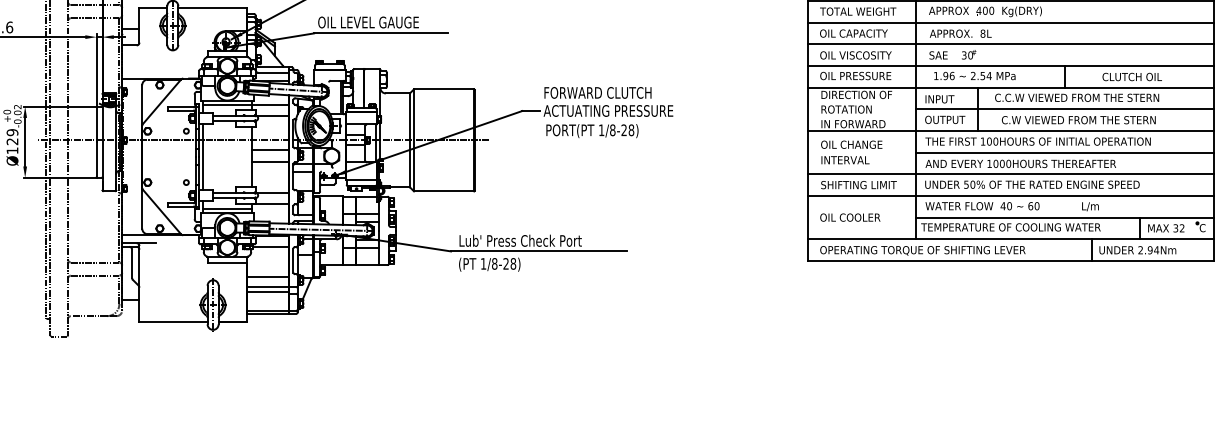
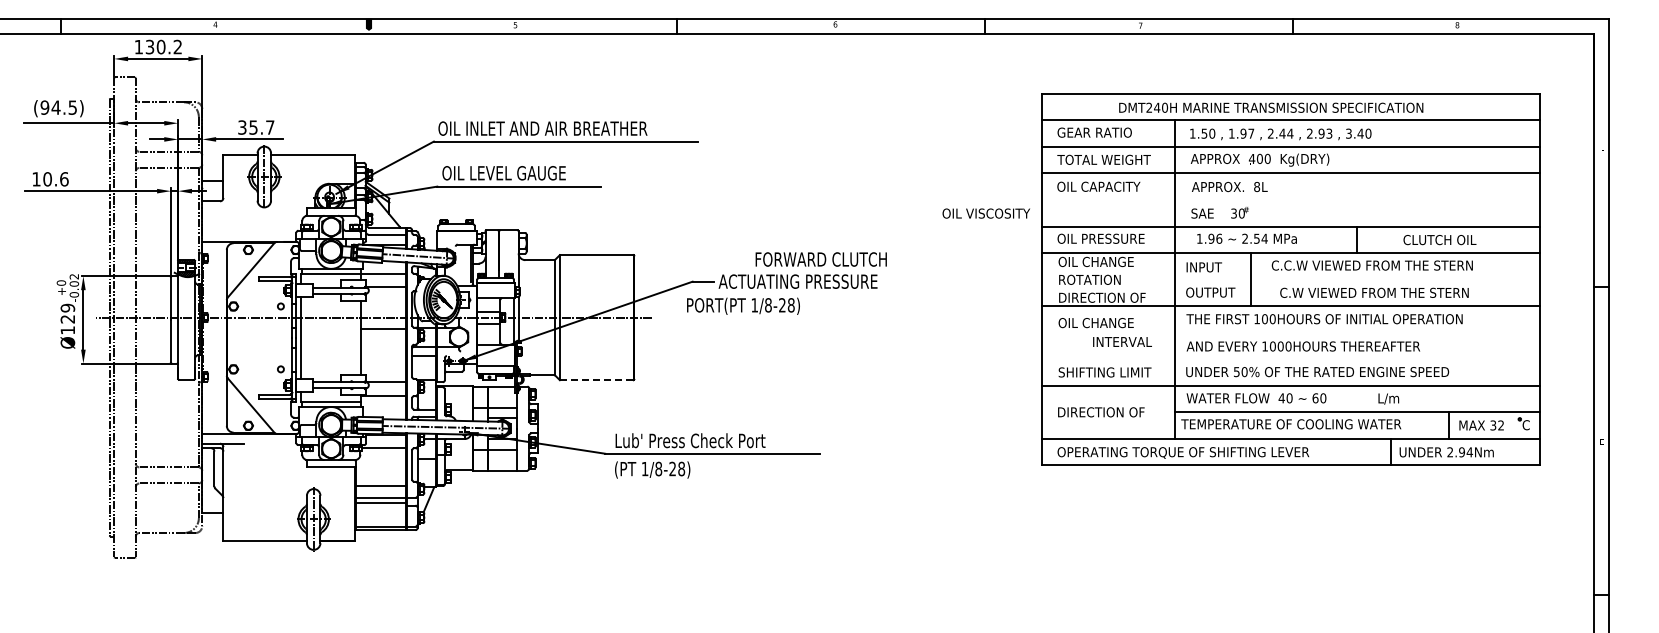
line: (1010, 43) -> (1290, 199), removed
text: (855, 55) -> (985, 213), moved
text: (597, 92) -> (820, 259), moved
text: (856, 94) -> (1101, 261), DIRECTION OF -> OIL CHANGE
line: (1064, 109) -> (1356, 279), removed
text: (856, 123) -> (1102, 297), IN FORWARD -> DIRECTION OF
text: (592, 130) -> (743, 305), moved
line: (1064, 152) -> (1356, 332), removed
text: (845, 159) -> (1122, 341), moved
line: (270, 162) -> (383, 344), removed
line: (1010, 174) -> (1290, 359), removed
line: (443, 191) -> (596, 380), solid -> dashed
text: (855, 217) -> (1100, 412), OIL COOLER -> DIRECTION OF

